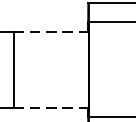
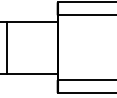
line: (51, 31) -> (32, 21), dashed -> solid
line: (51, 107) -> (32, 73), dashed -> solid

